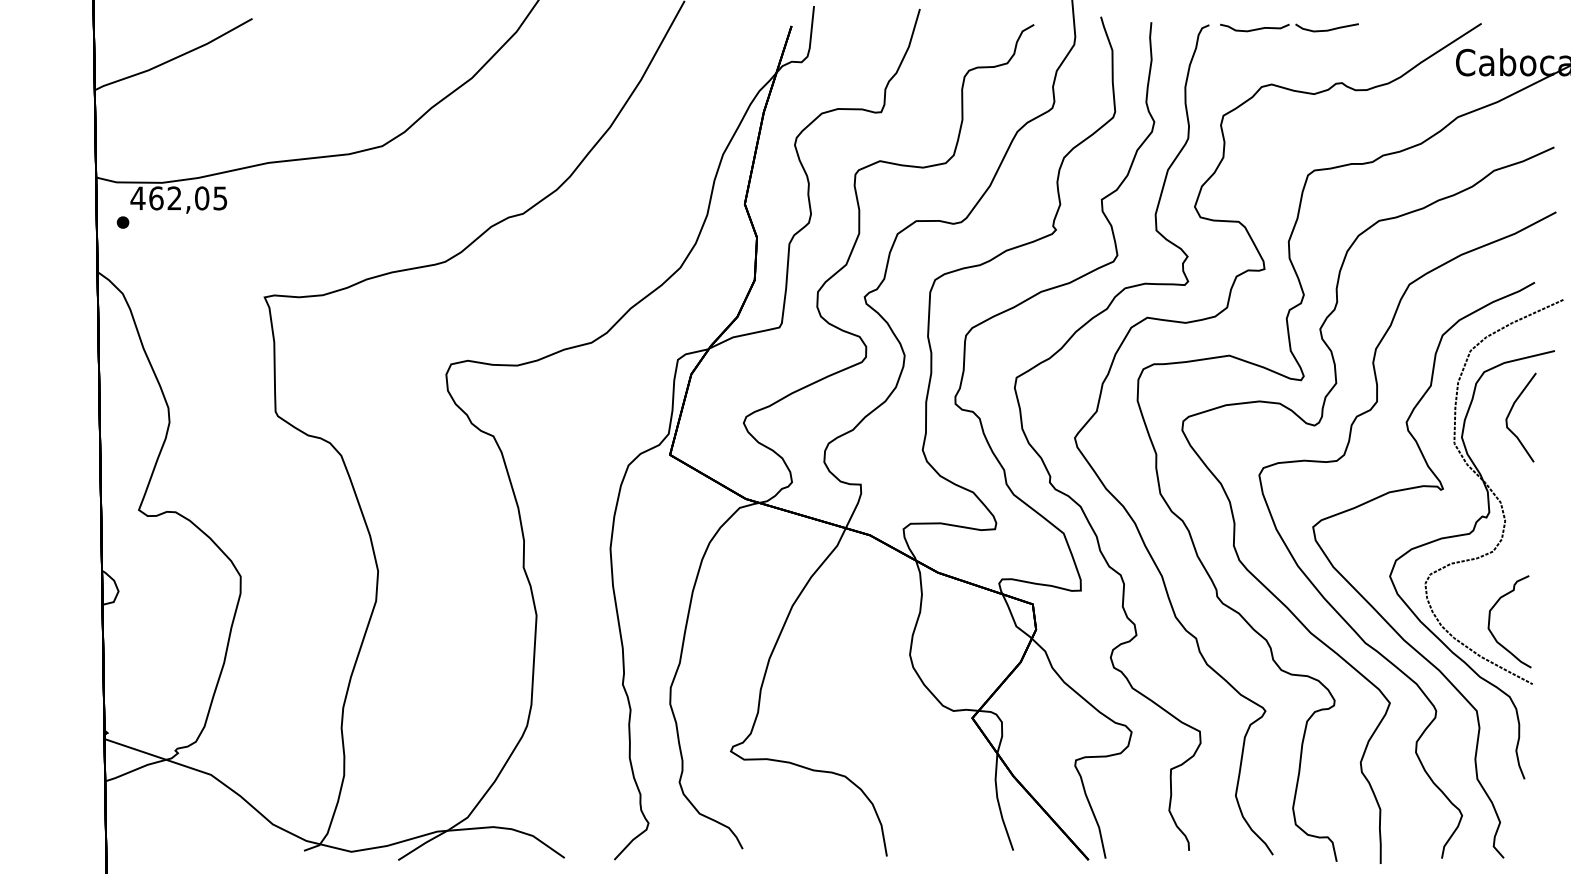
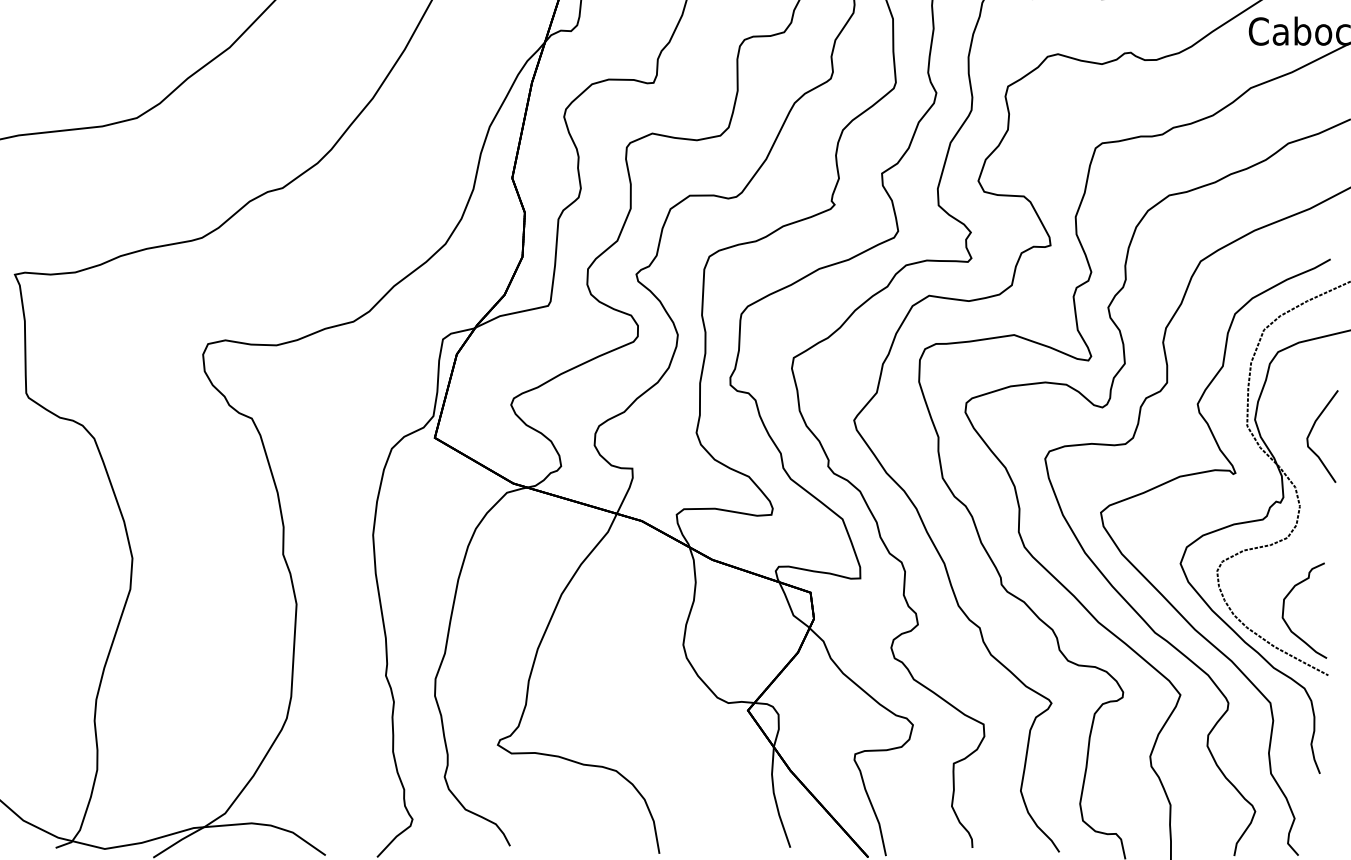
curve: (1510, 413) -> (1311, 432), moved

